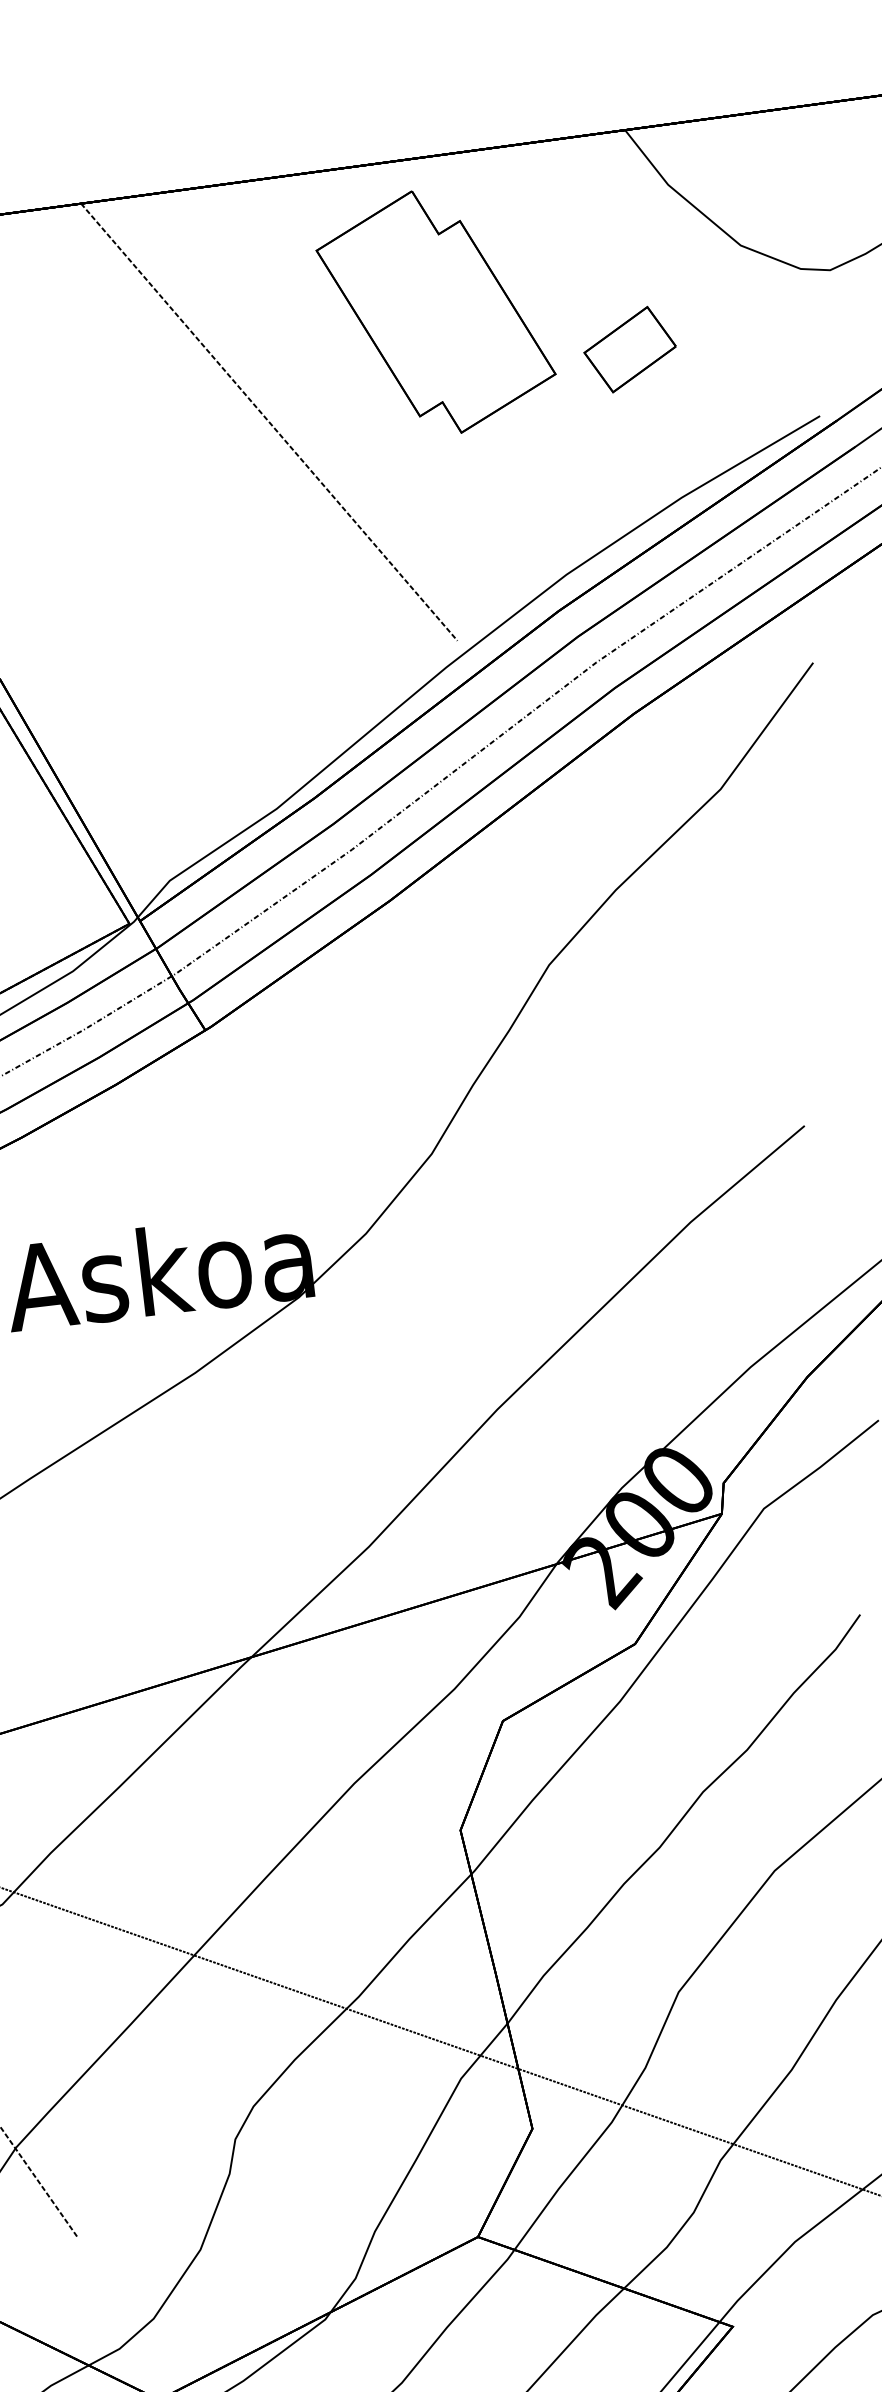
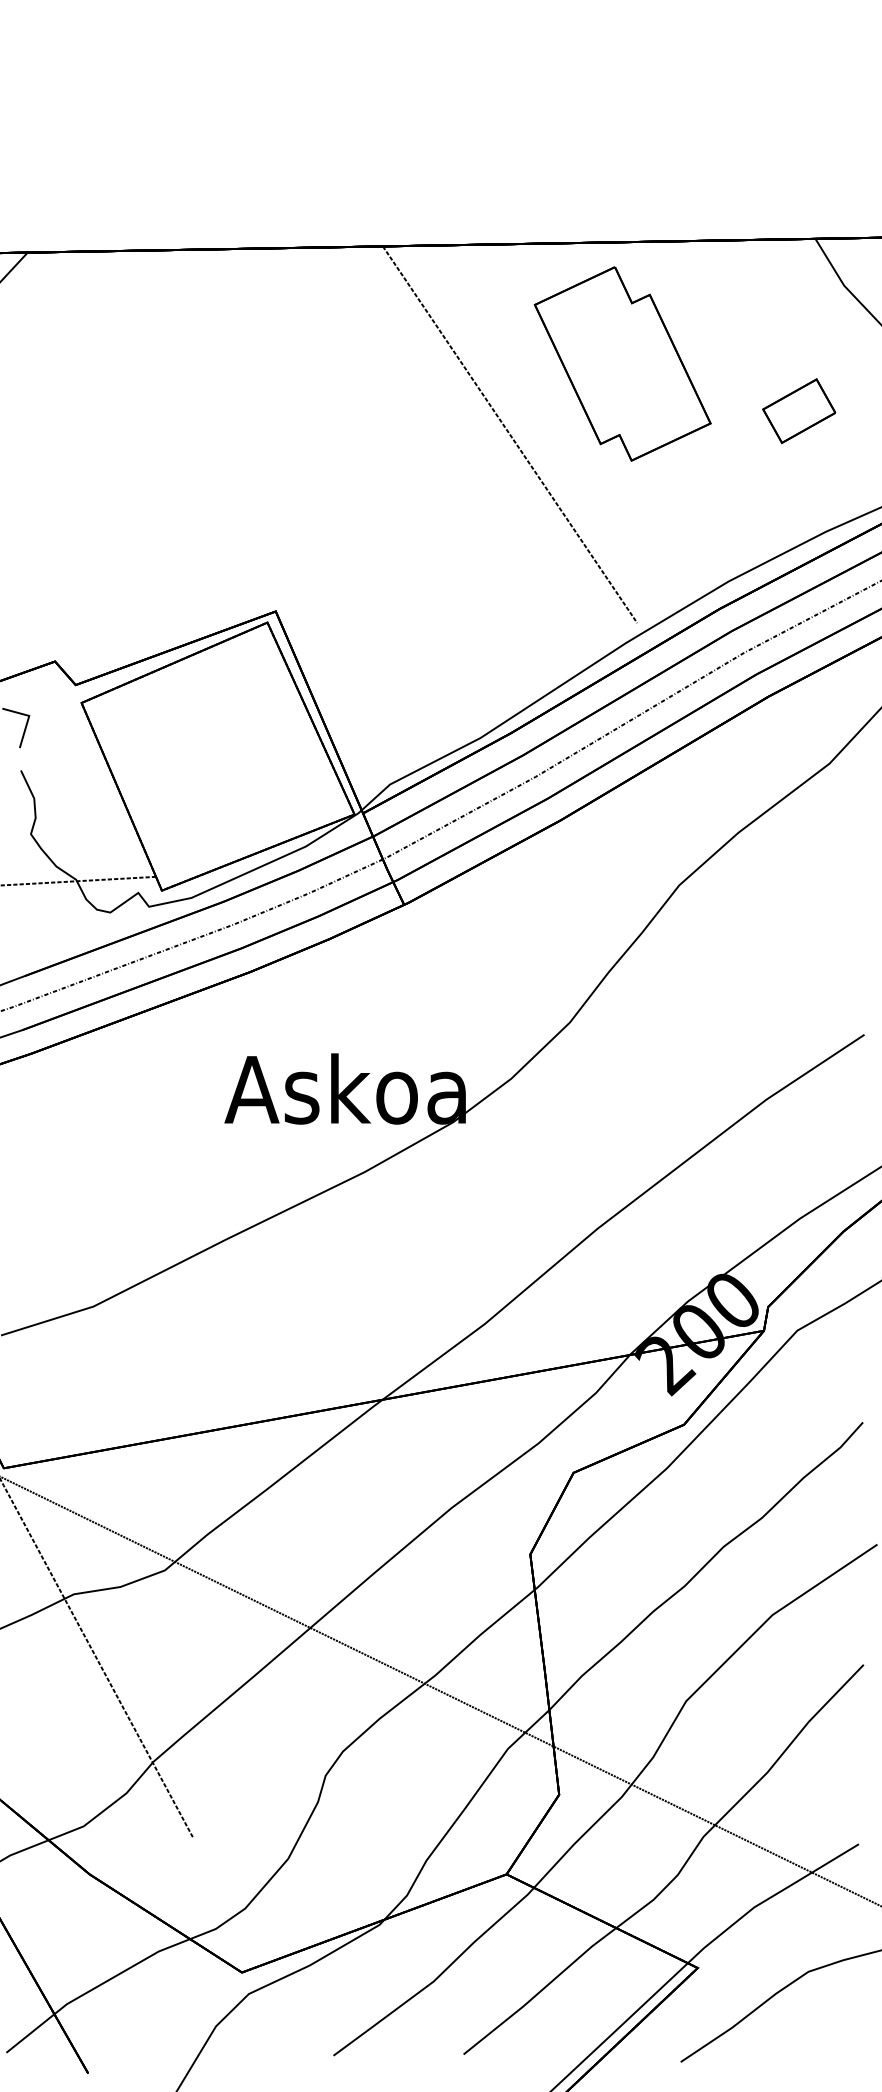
part: (435, 311) -> (622, 363), moved

